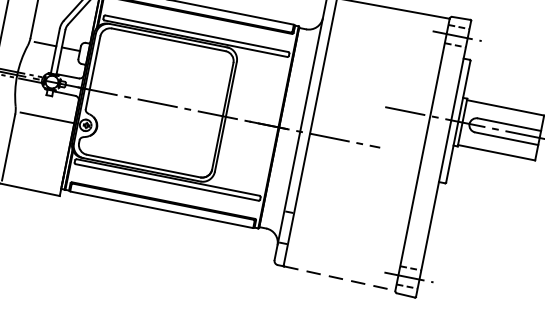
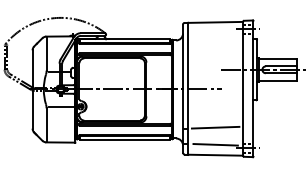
line: (350, 222) -> (215, 127), added
line: (343, 256) -> (215, 144), added
line: (341, 279) -> (216, 155), dashed -> solid

